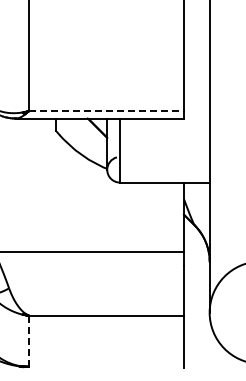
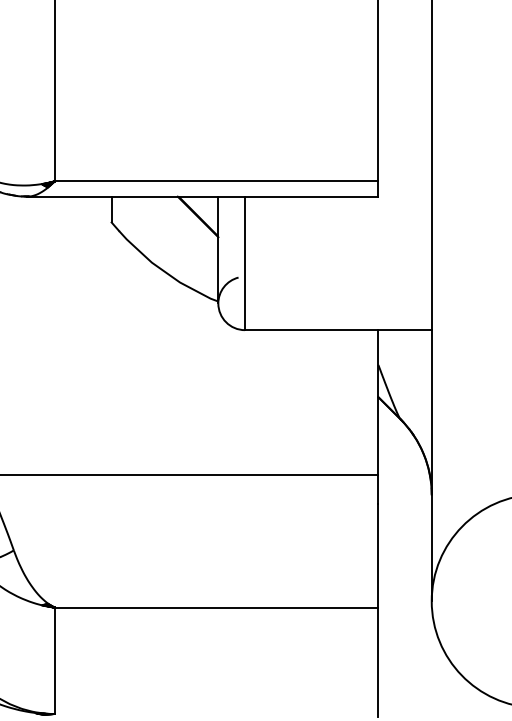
line: (106, 111) -> (216, 181), dashed -> solid
line: (28, 341) -> (54, 661), dashed -> solid

